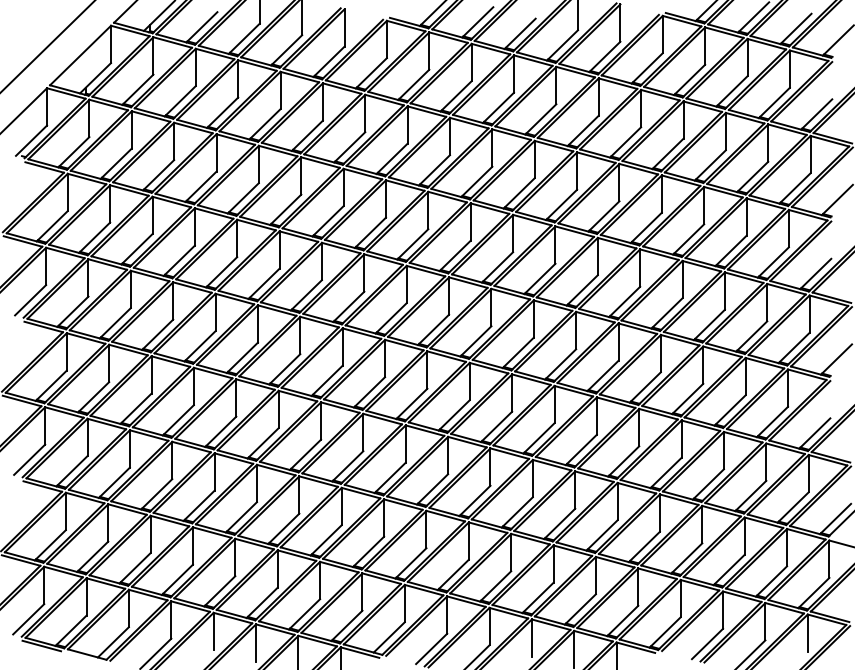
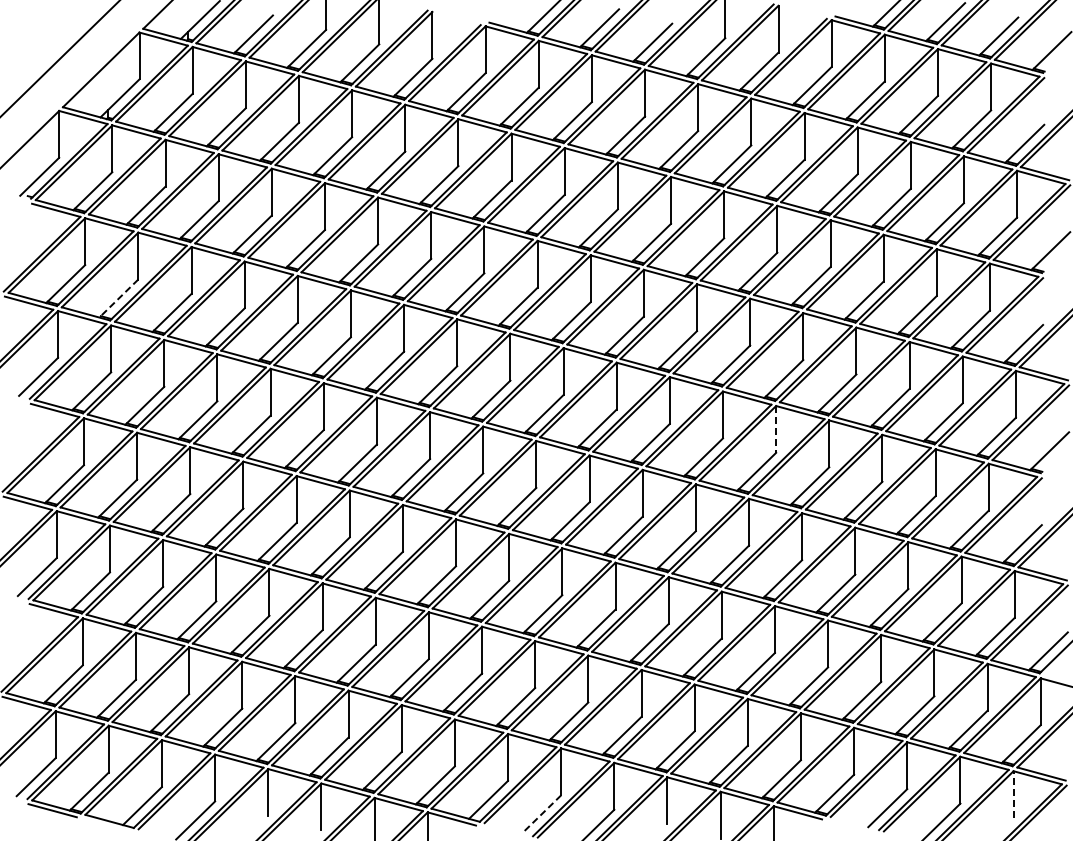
line: (94, 237) -> (118, 298), solid -> dashed
line: (618, 342) -> (776, 429), solid -> dashed
line: (807, 633) -> (1013, 794), solid -> dashed
line: (431, 649) -> (541, 814), solid -> dashed

